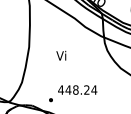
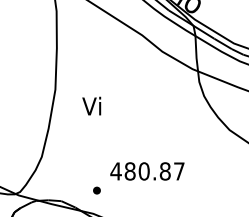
text: (61, 55) -> (92, 105), moved
text: (81, 89) -> (154, 170), 448.24 -> 480.87

